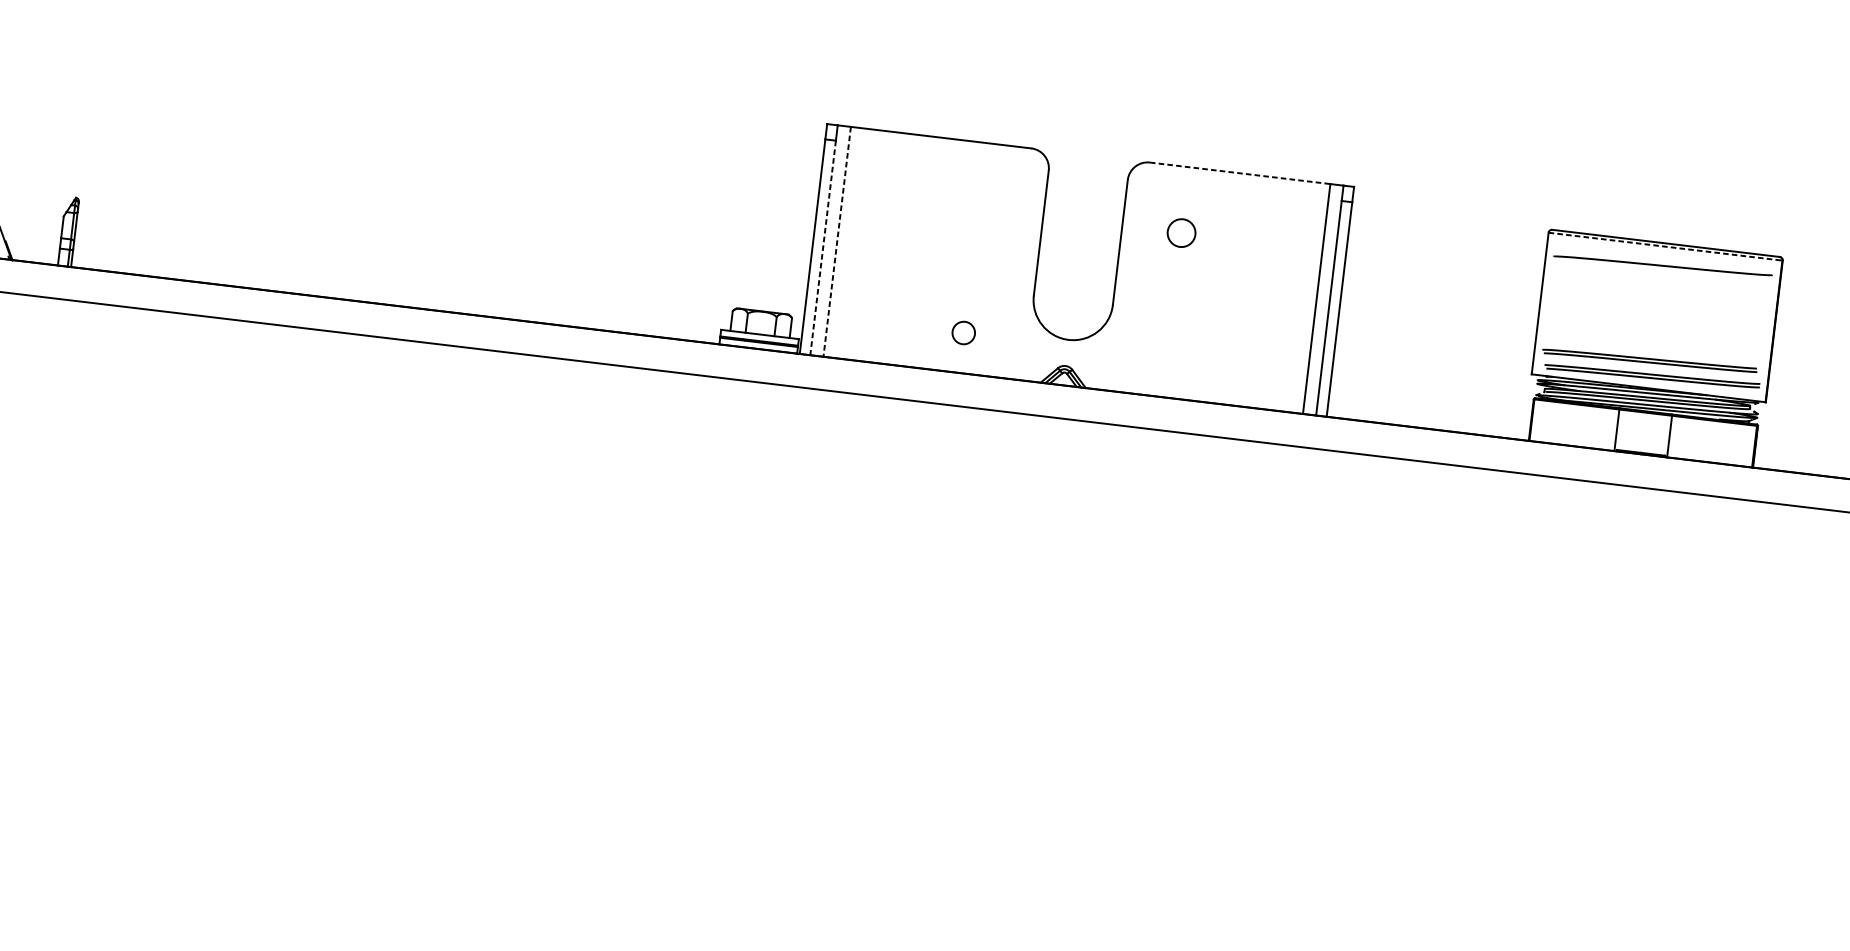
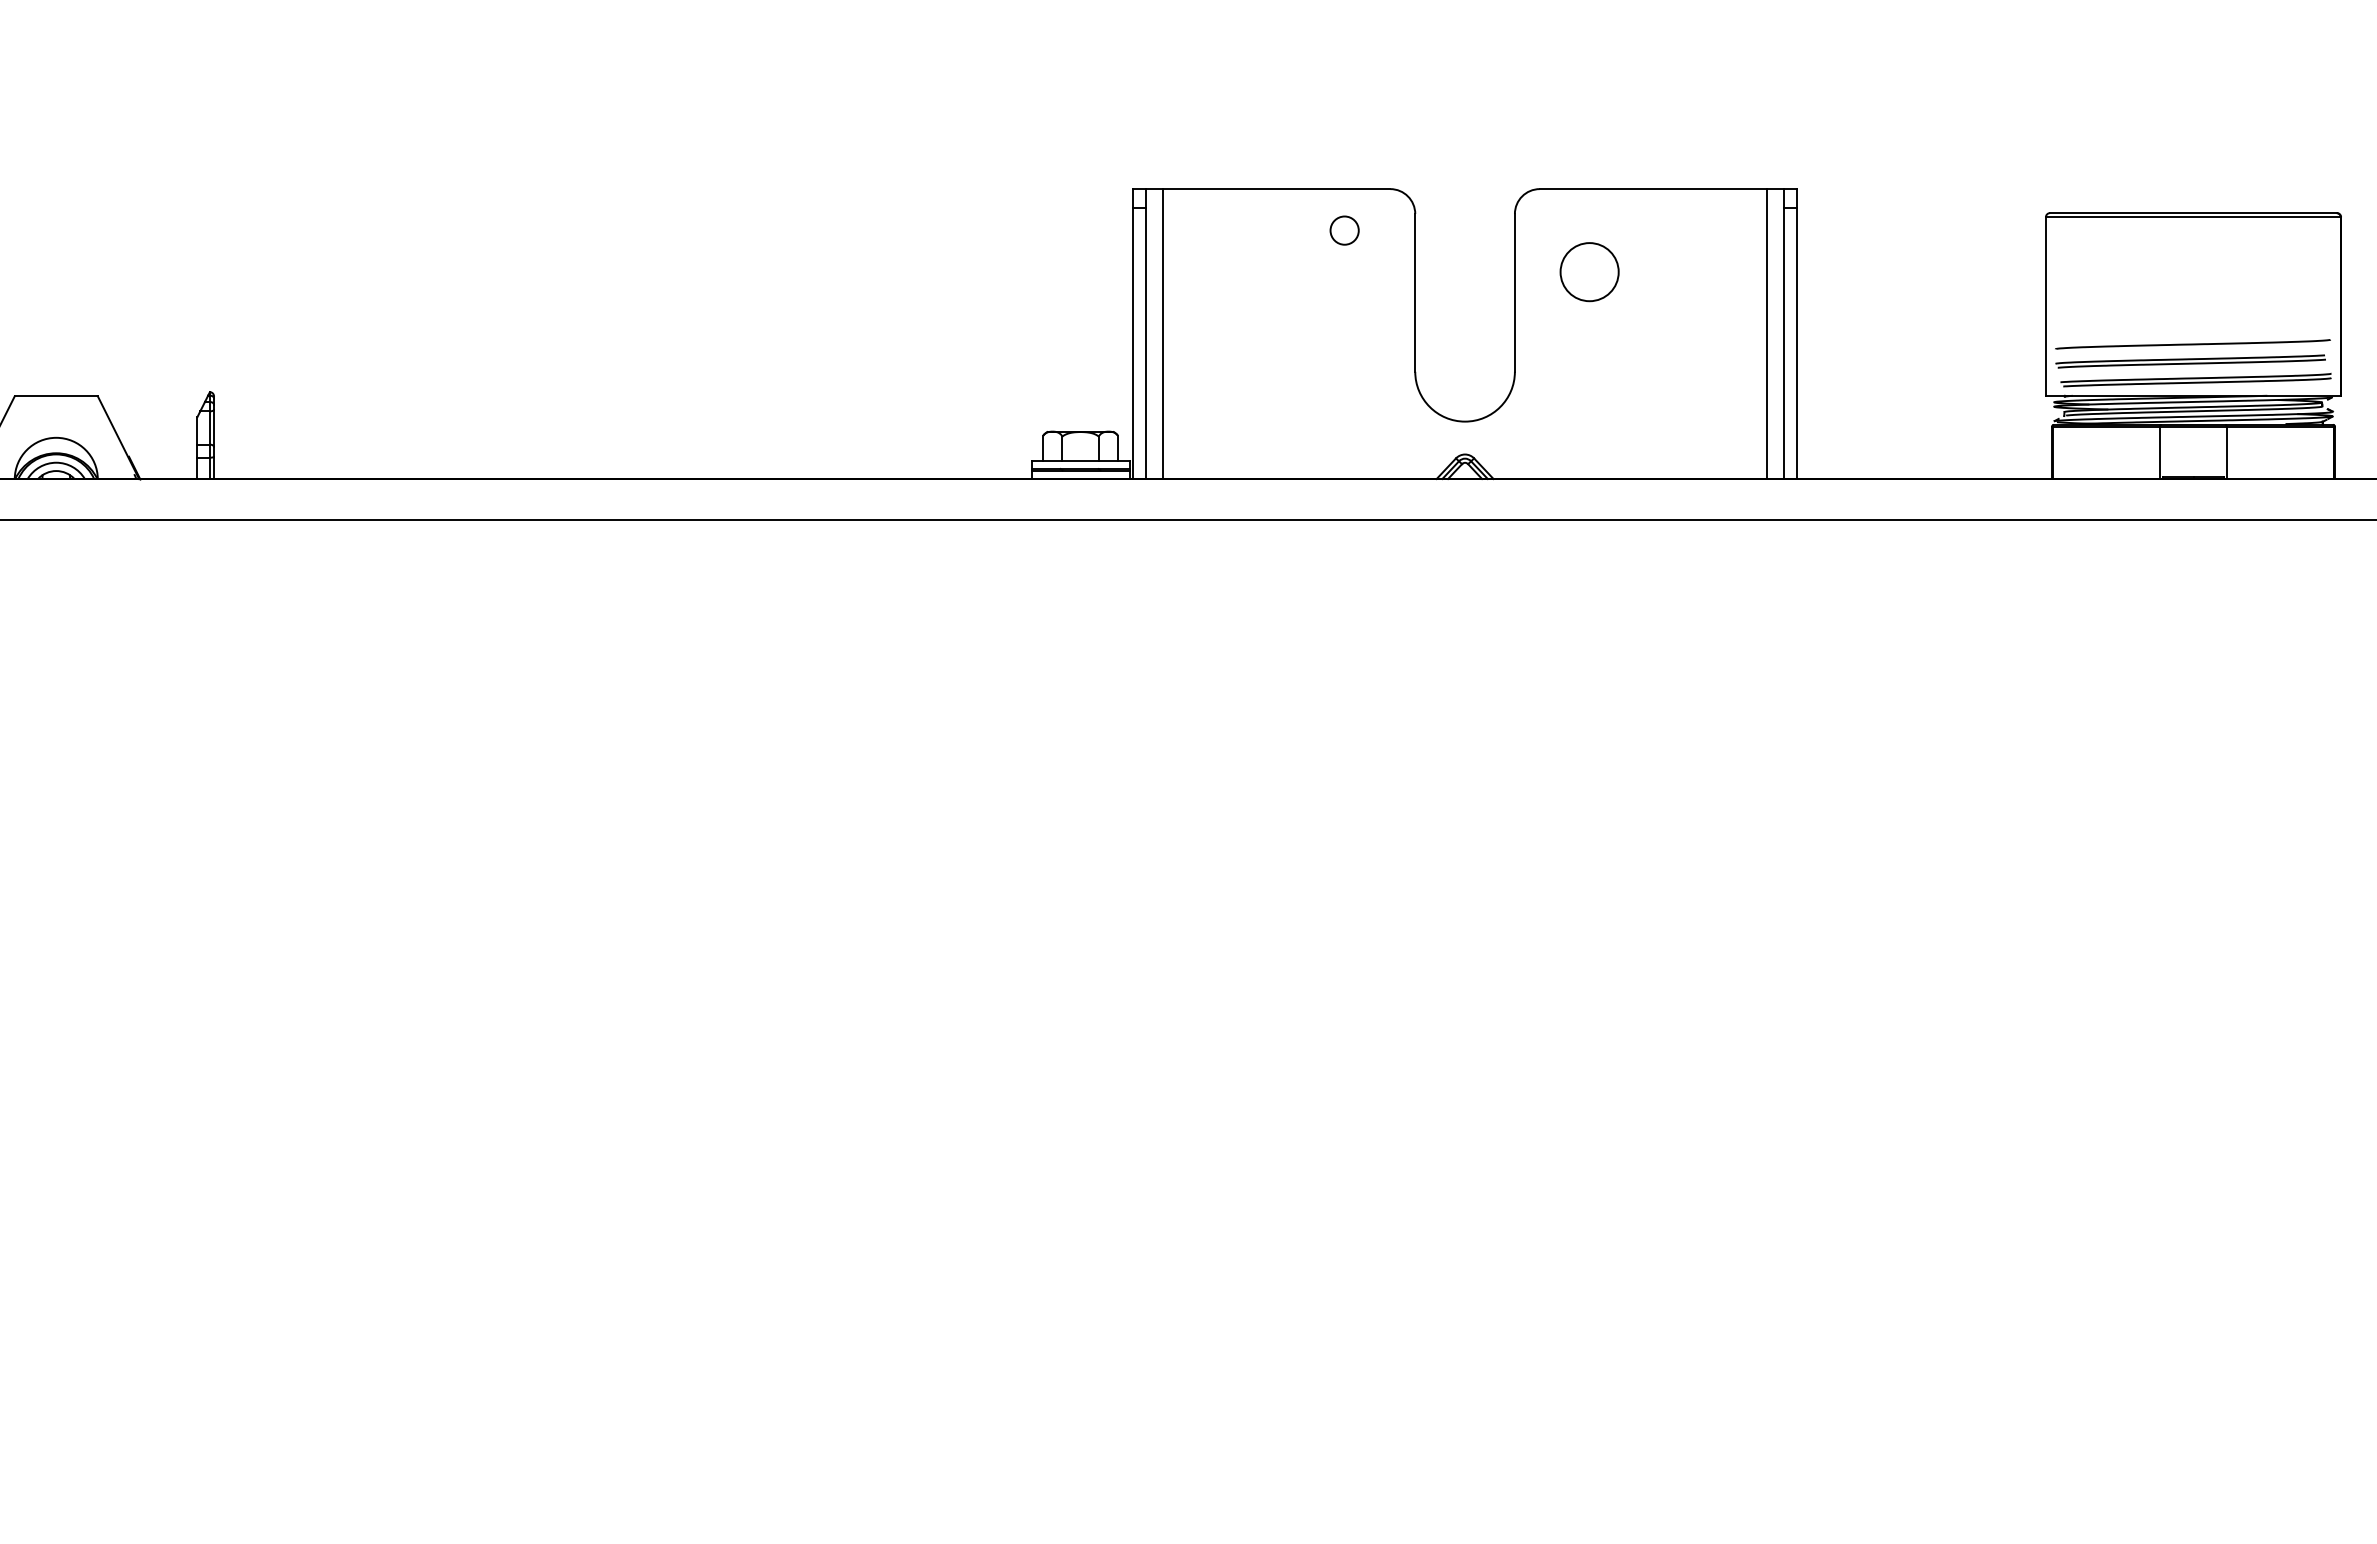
line: (1240, 173) -> (1653, 189), dashed -> solid
circle: (1181, 233) -> (1589, 272), size x1.67
line: (836, 242) -> (1162, 334), dashed -> solid
line: (1665, 246) -> (2193, 217), dashed -> solid
line: (823, 248) -> (1146, 344), dashed -> solid
line: (1662, 265) -> (2192, 344), moved
circle: (963, 332) -> (1344, 230), moved

